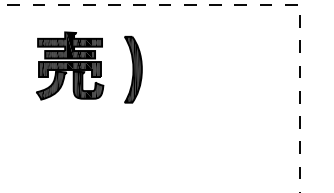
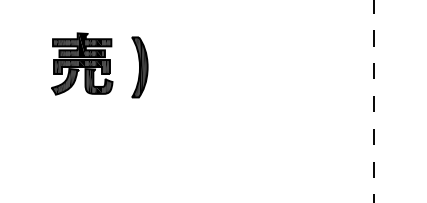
part: (89, 67) -> (99, 65), size x0.7

